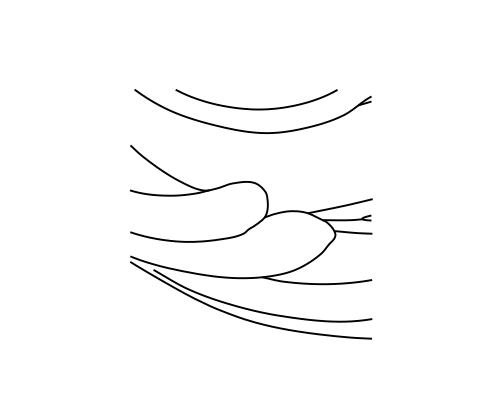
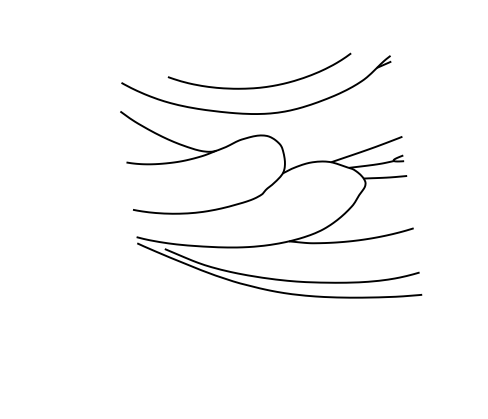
part: (244, 234) -> (262, 195), moved

